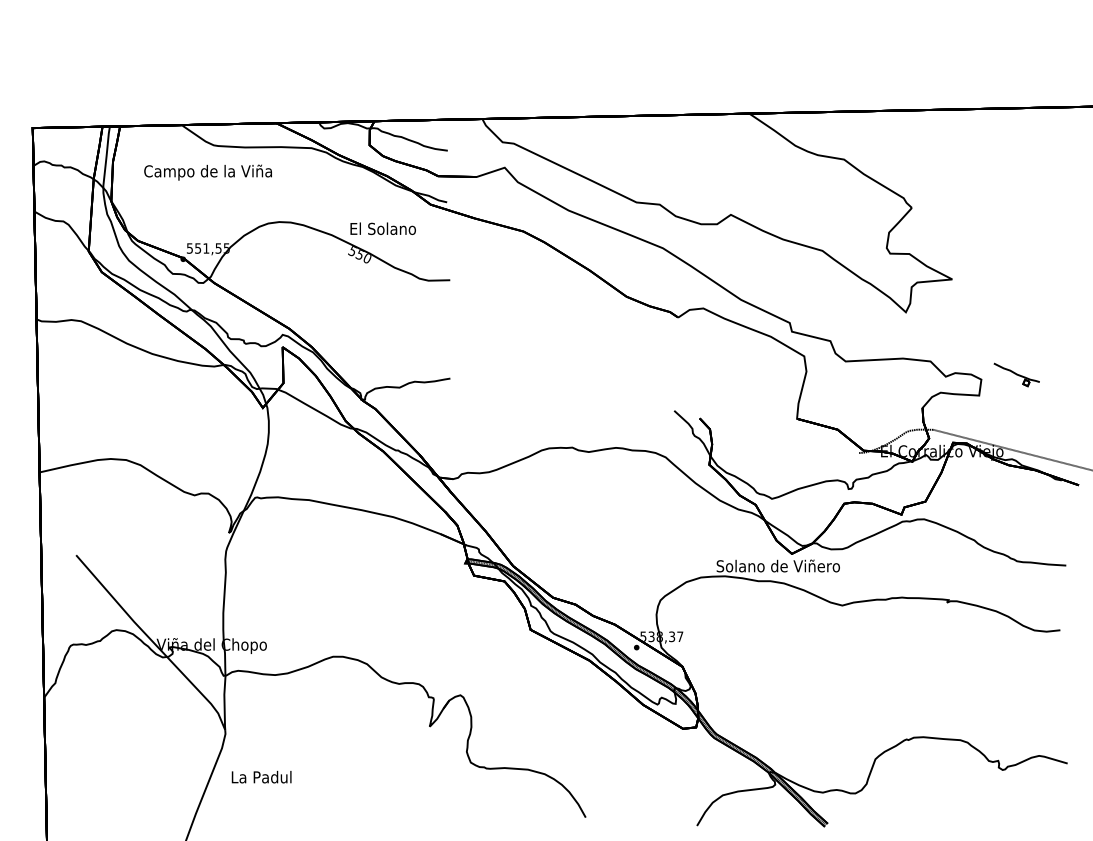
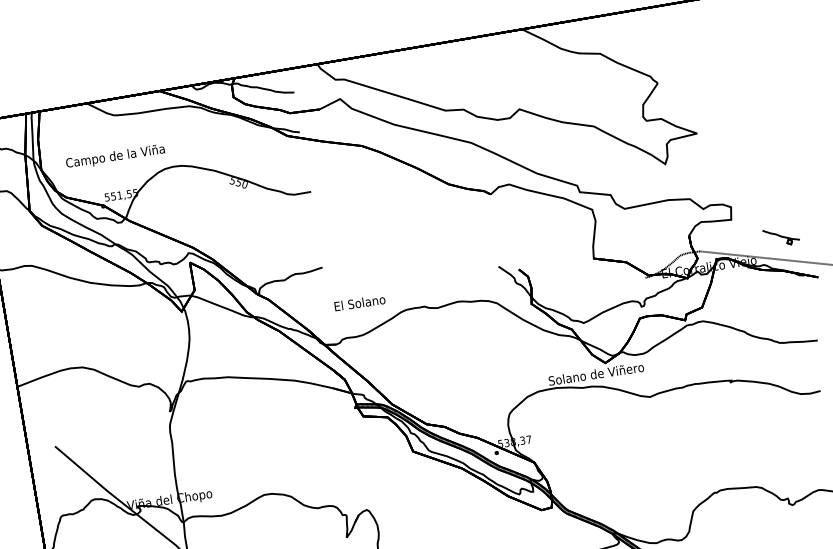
text: (207, 172) -> (115, 156), moved
text: (382, 228) -> (359, 302), moved
part: (1016, 374) -> (781, 236), moved

